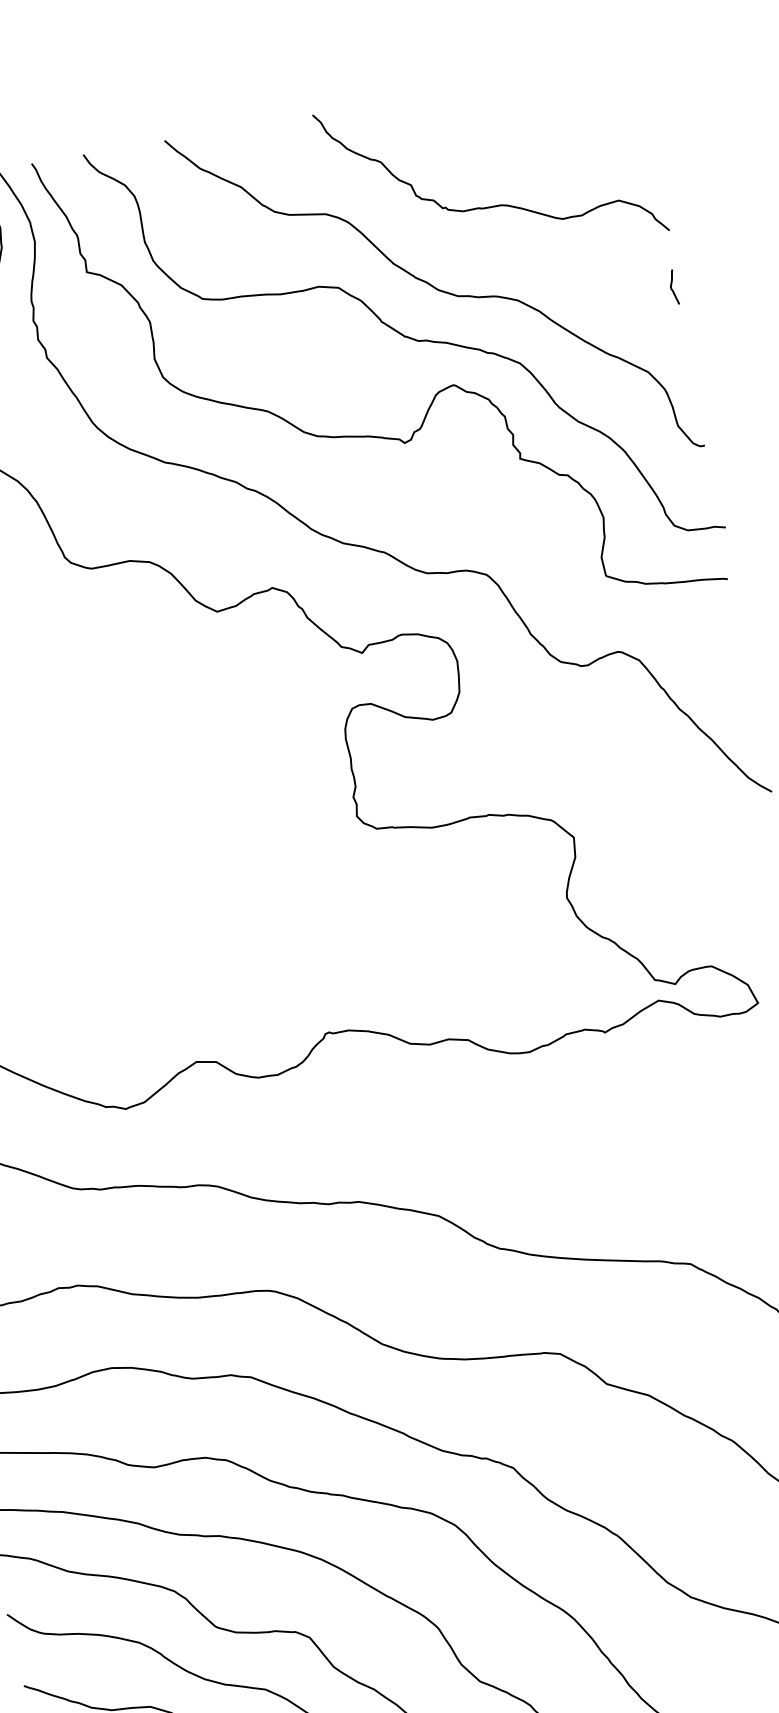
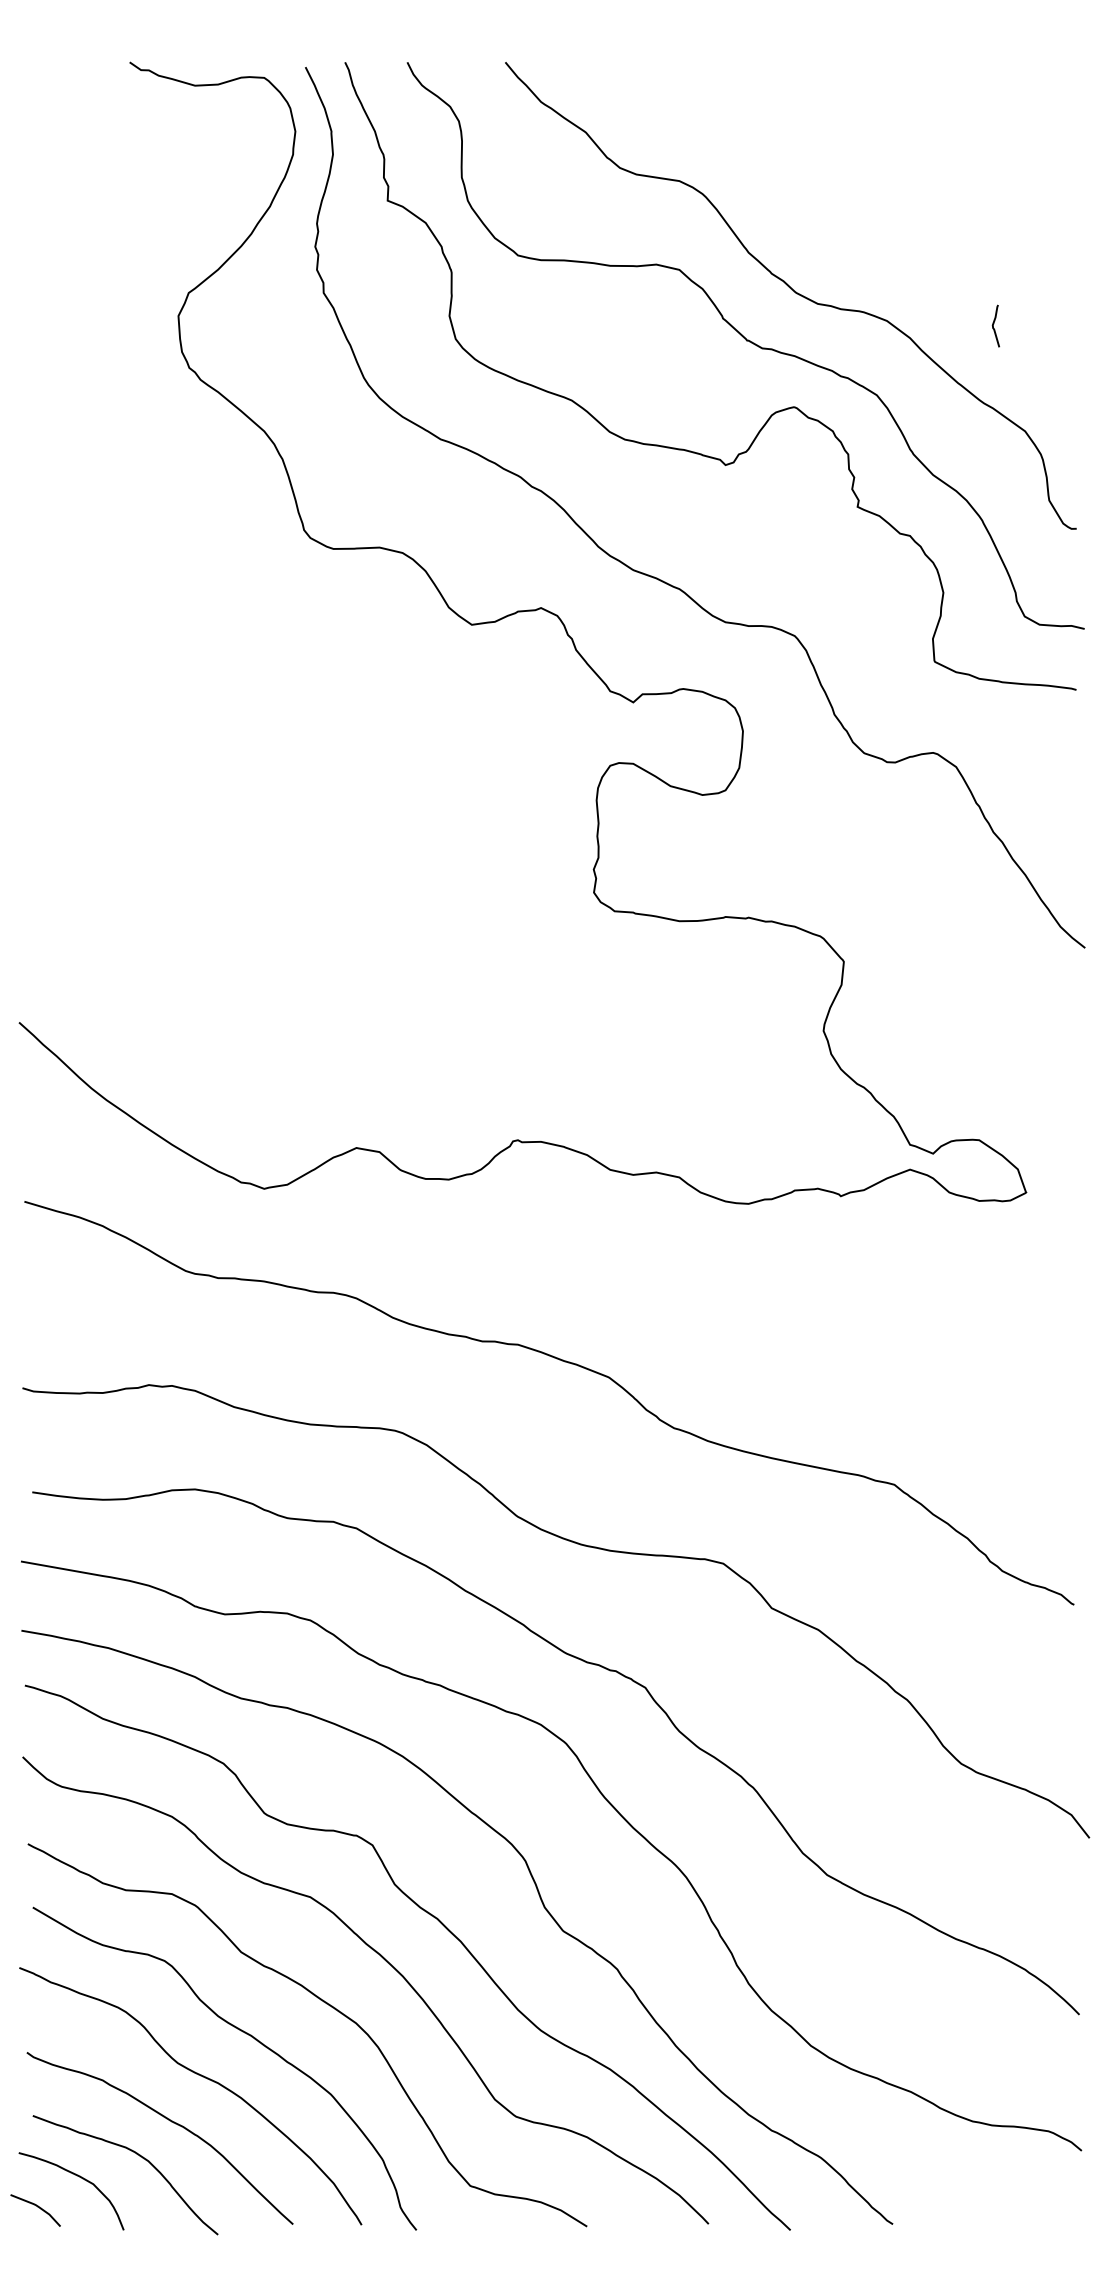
curve: (496, 205) -> (881, 205), removed
curve: (671, 287) -> (993, 325), moved

